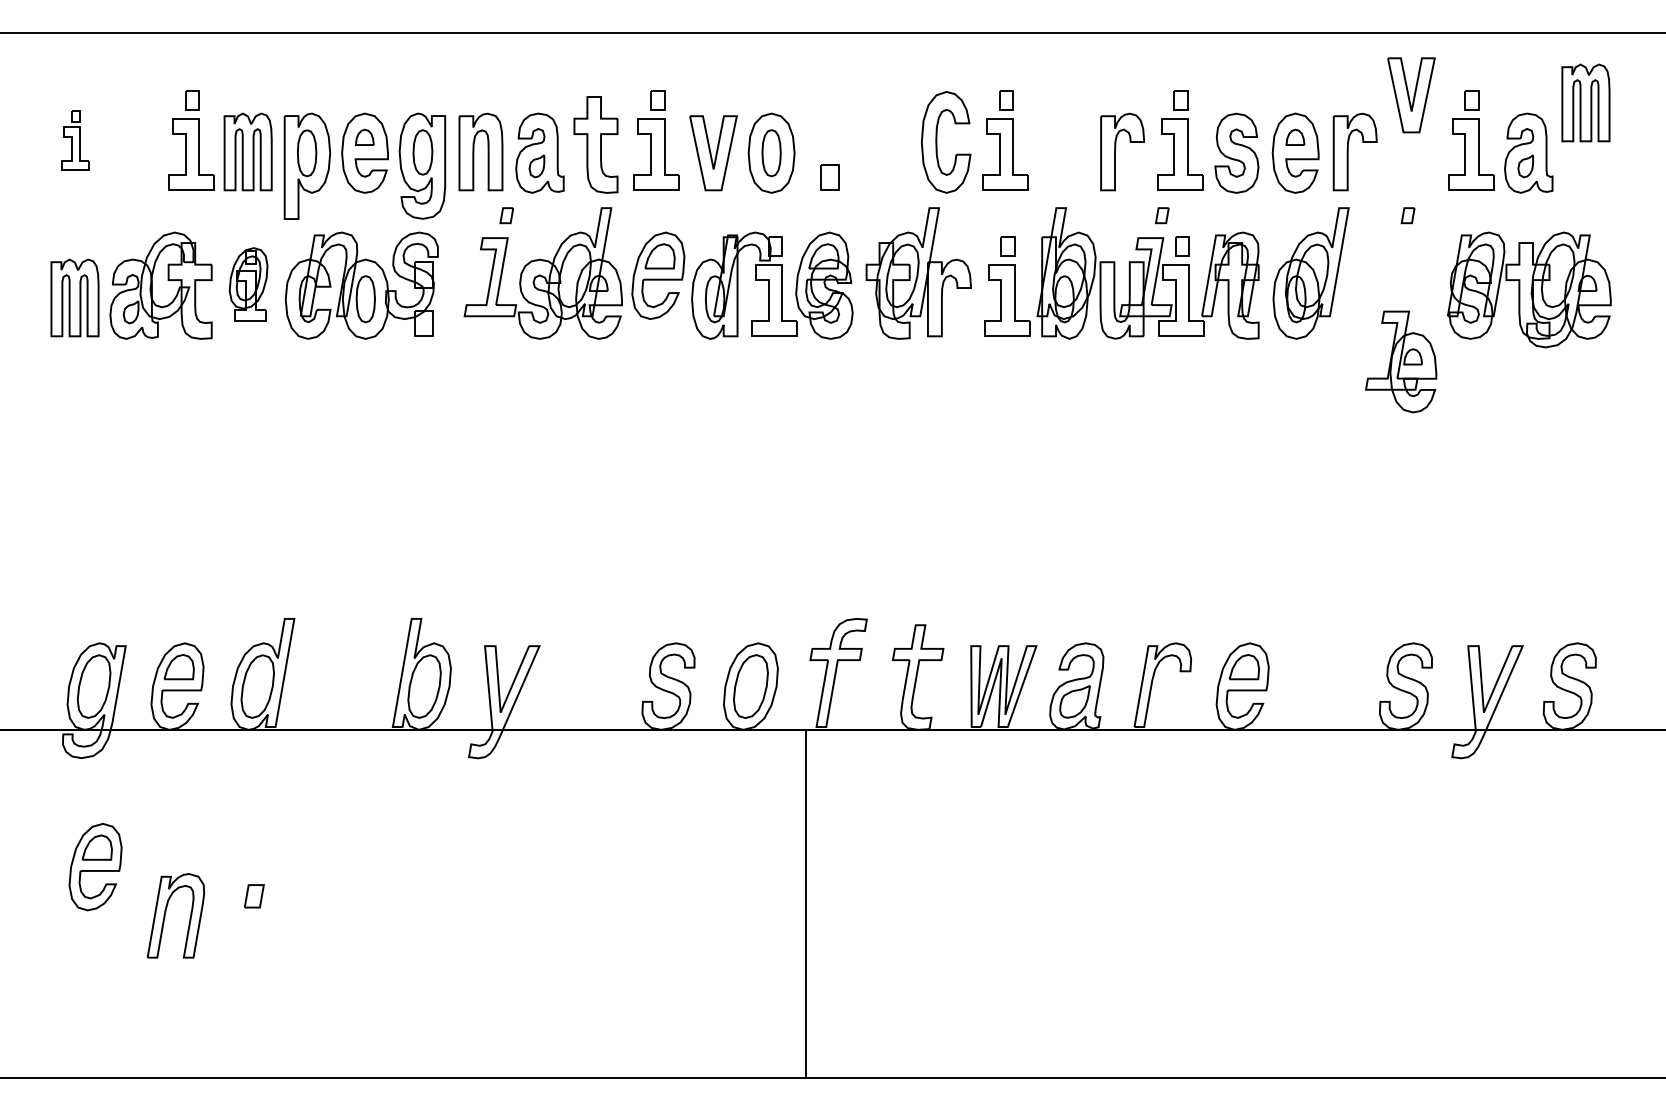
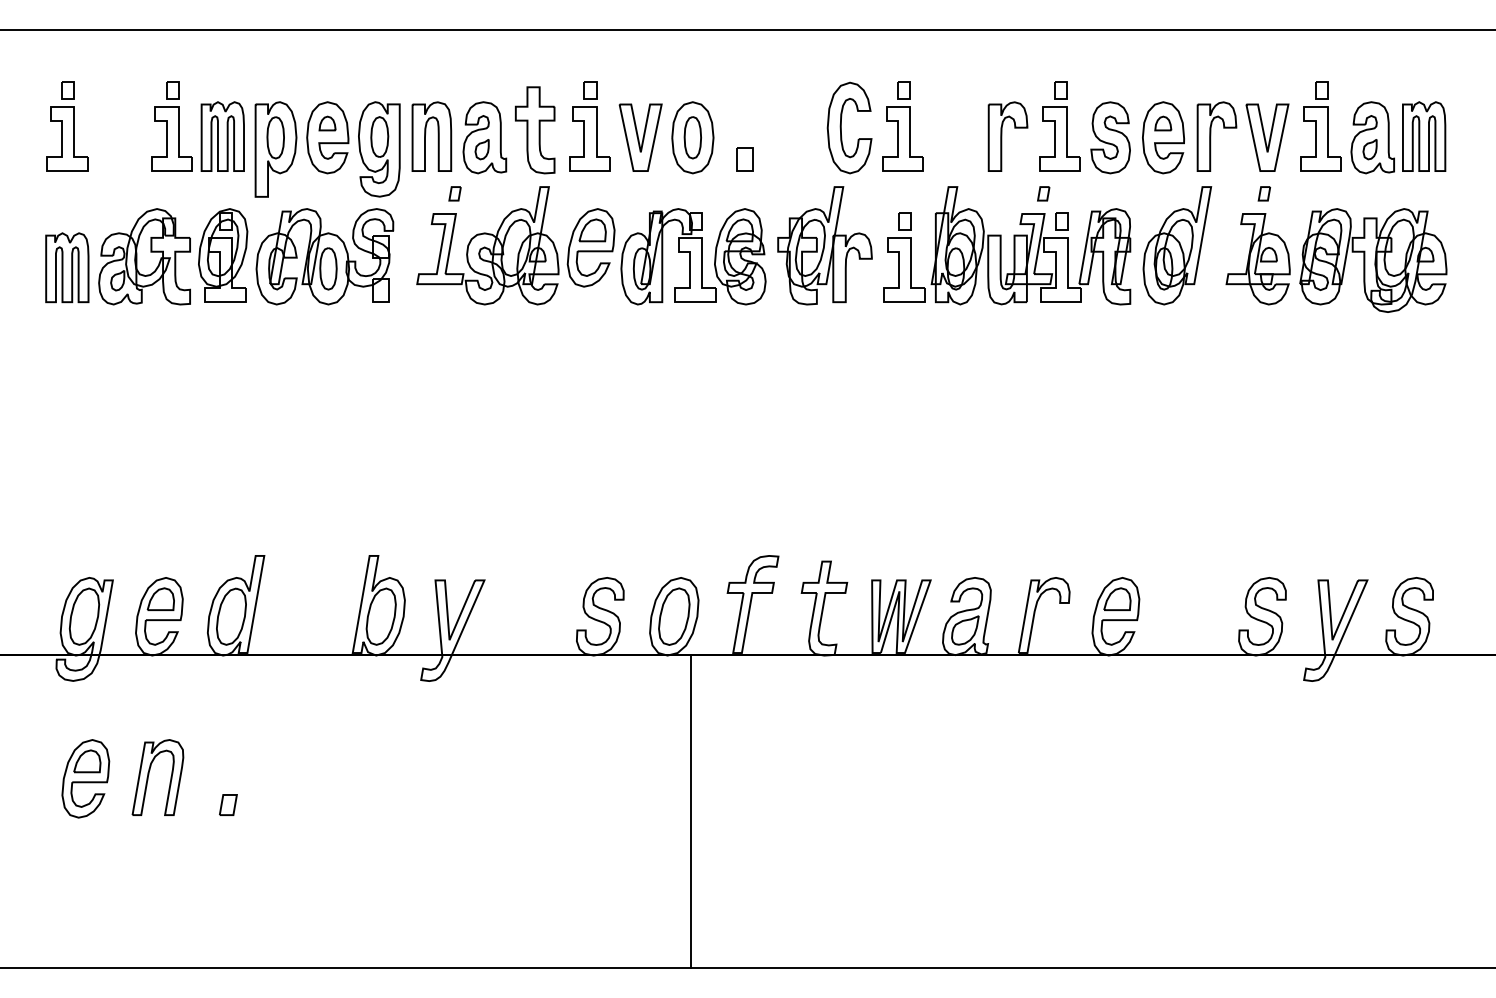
part: (1411, 95) -> (1267, 137), moved
part: (1586, 102) -> (1424, 136), moved
part: (75, 140) -> (67, 126), size x1.67
part: (248, 284) -> (223, 255), size x1.43
part: (1400, 362) -> (1257, 259), moved
line: (806, 903) -> (691, 811), moved
part: (166, 912) -> (149, 774), moved

